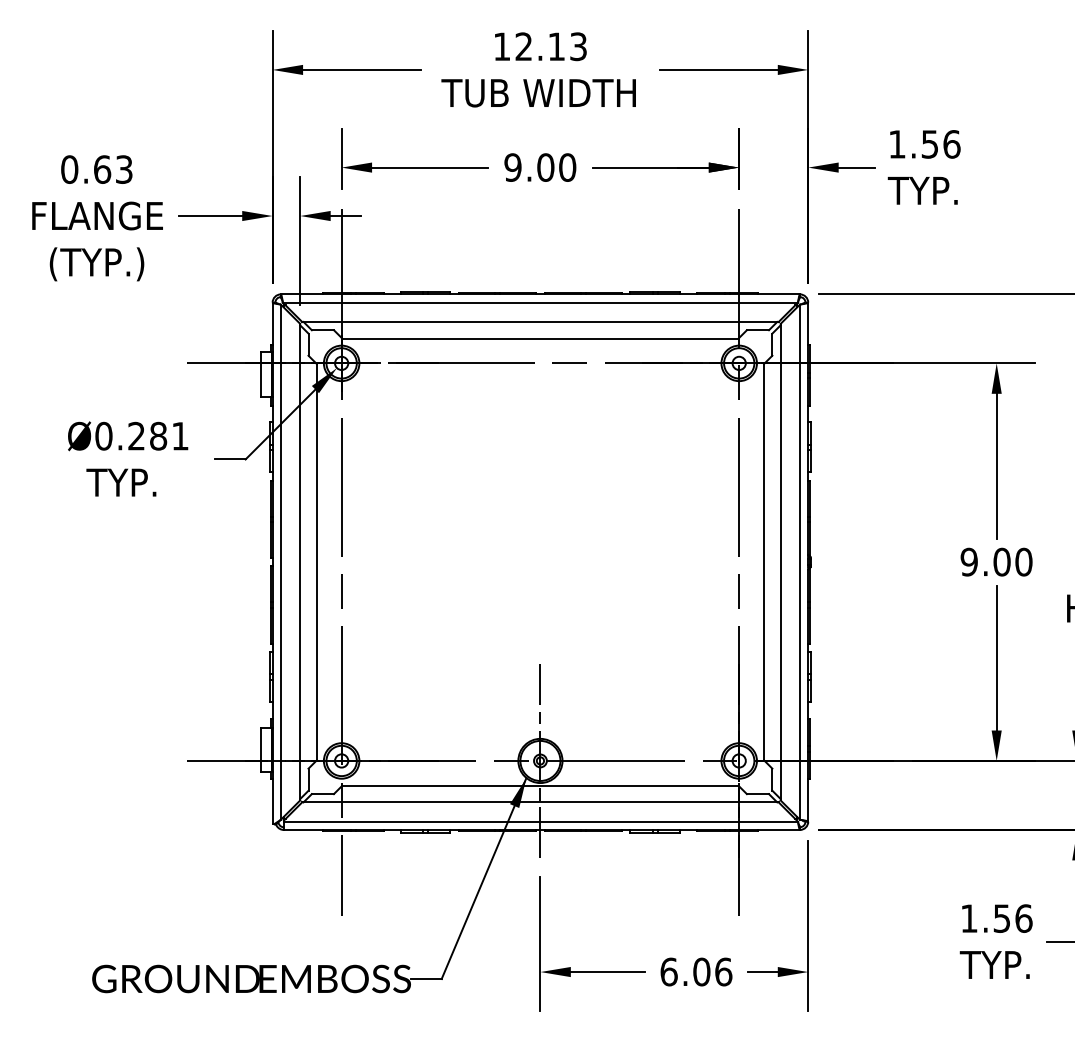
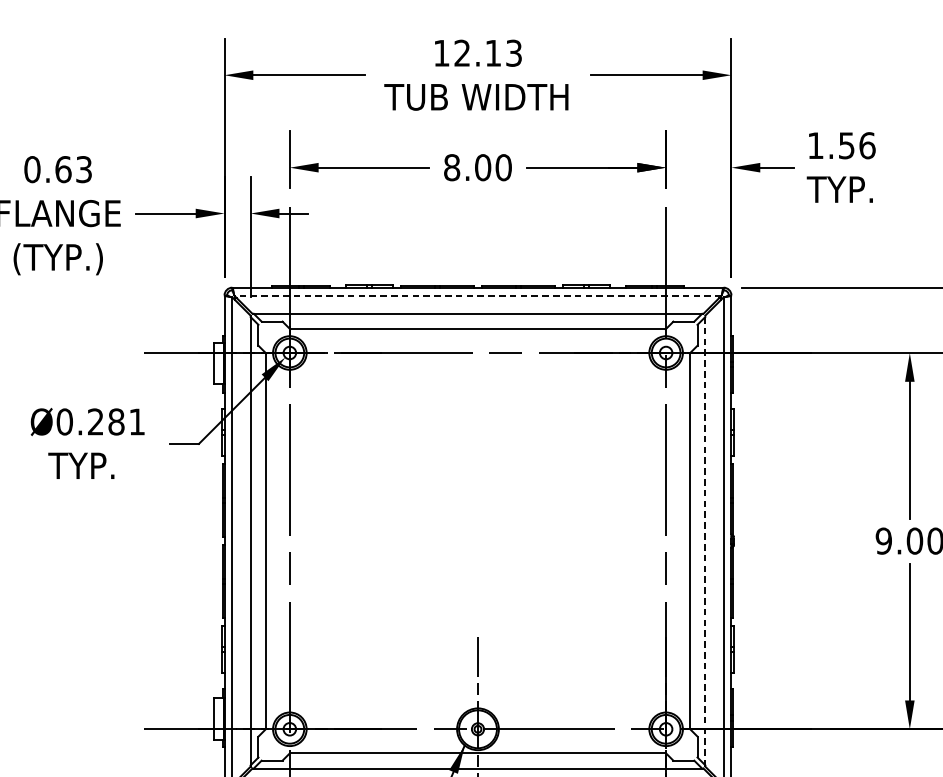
text: (512, 167) -> (451, 167), 9.00 -> 8.00
line: (540, 302) -> (478, 295), solid -> dashed
line: (780, 561) -> (705, 540), solid -> dashed

